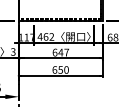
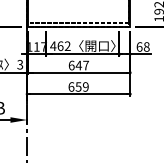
text: (66, 69) -> (85, 86), 650 -> 659

